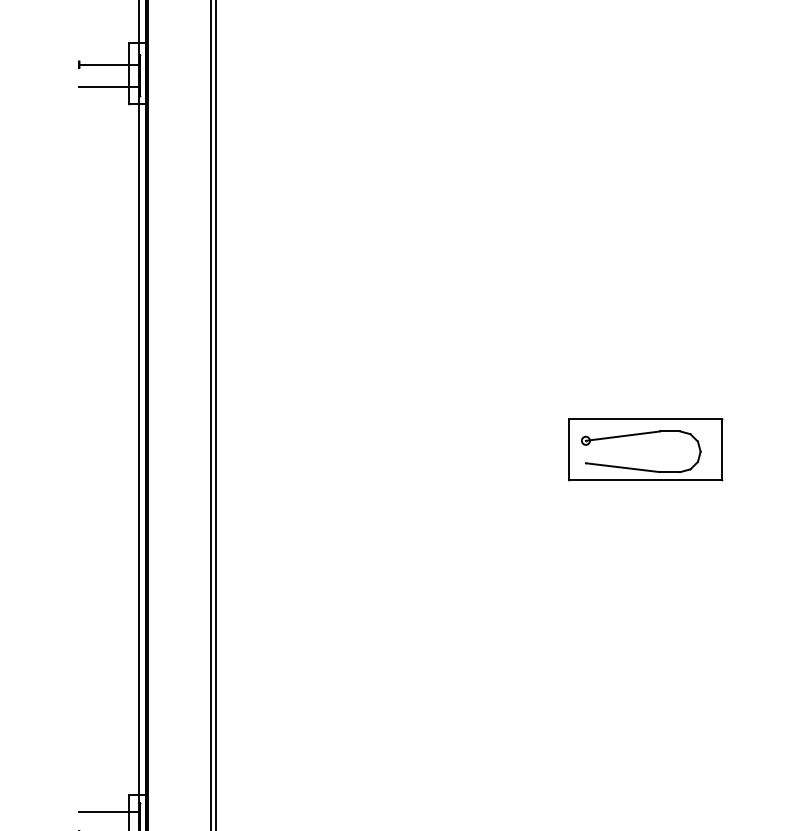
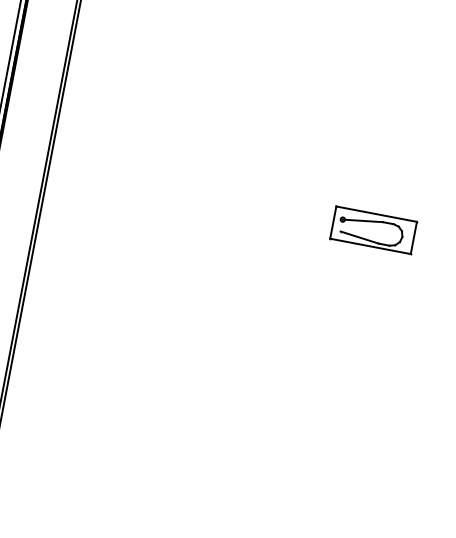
part: (645, 449) -> (373, 230), size x0.7

